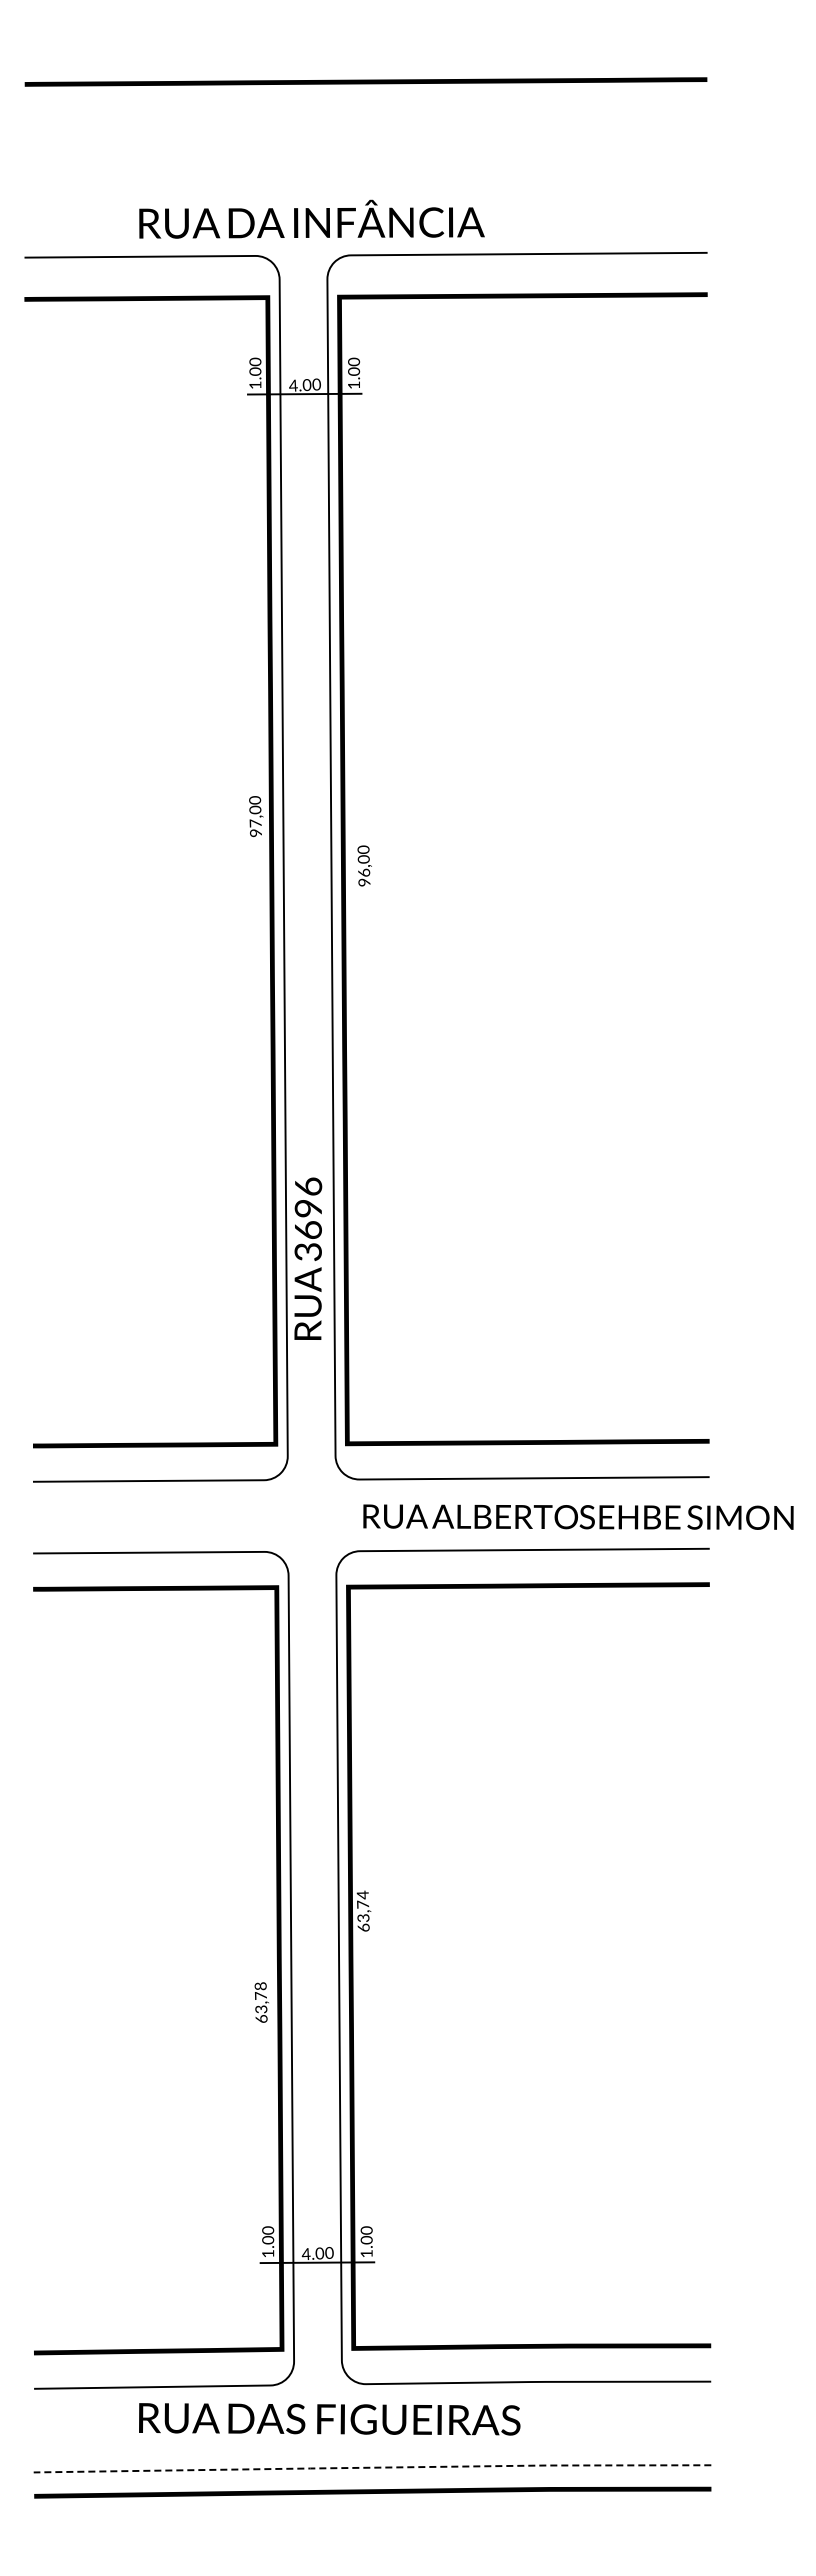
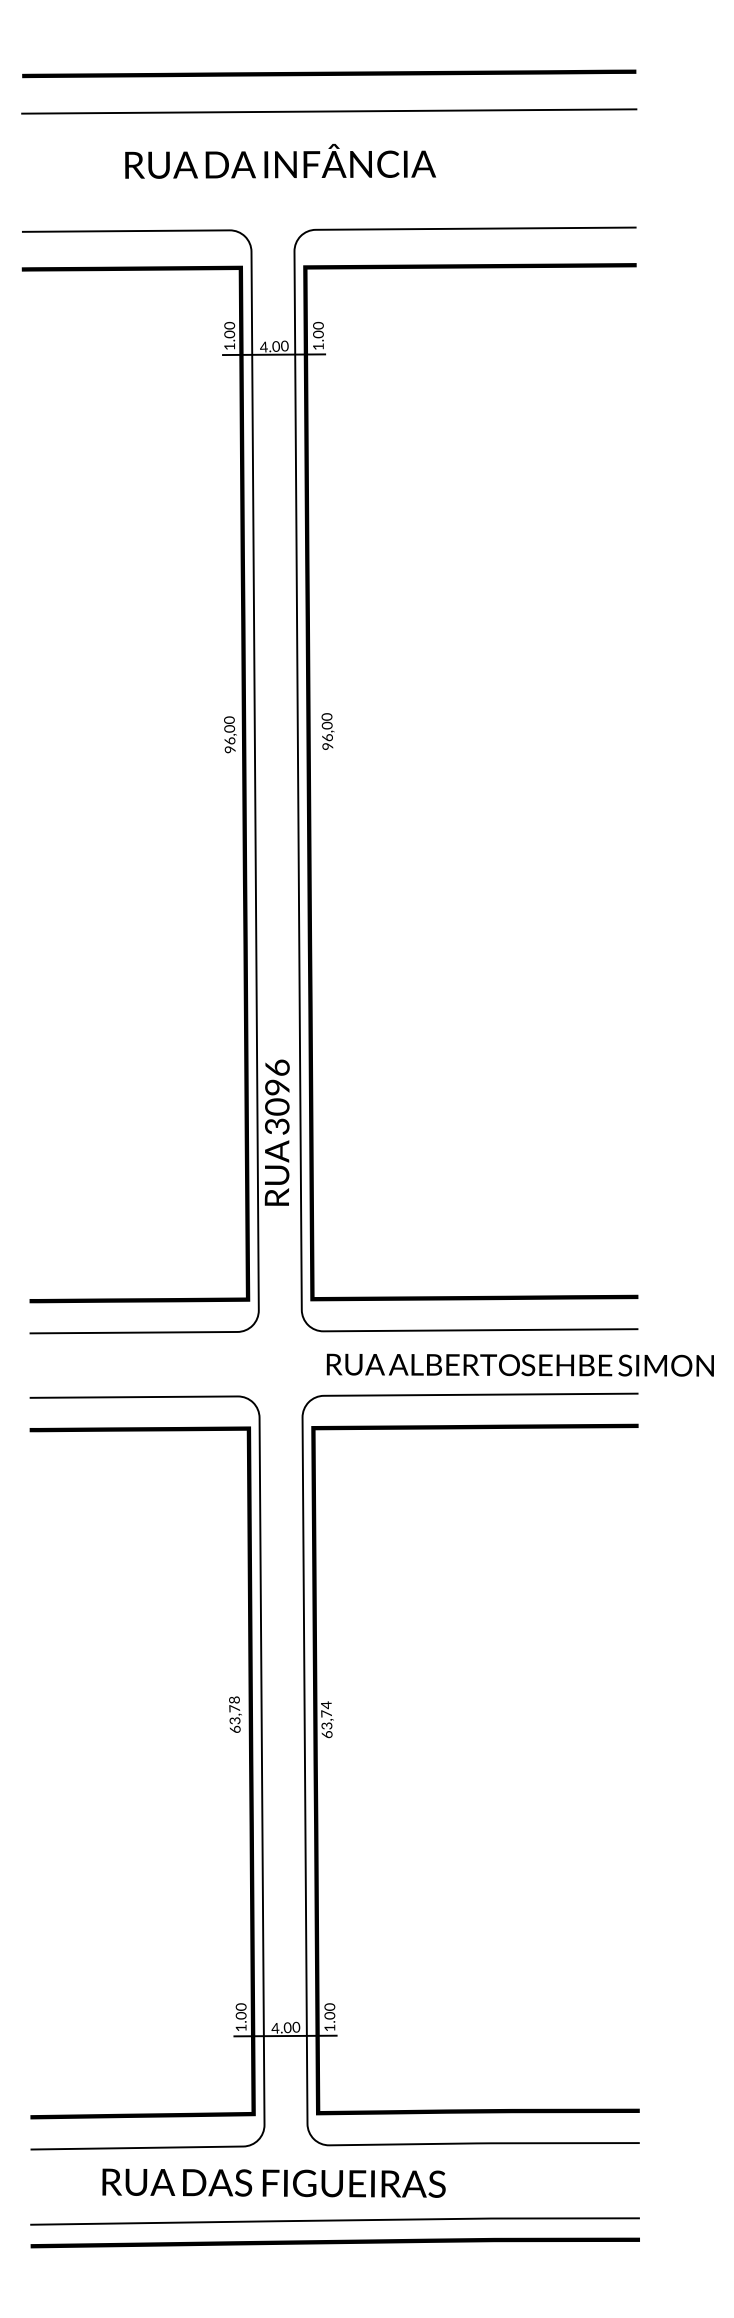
line: (365, 123) -> (328, 111), added
text: (311, 218) -> (280, 160), moved
text: (255, 823) -> (229, 741), 97,00 -> 96,00
text: (364, 865) -> (327, 731), moved
text: (307, 1229) -> (276, 1106), 3696 -> 3096
text: (261, 2002) -> (235, 1714), moved
text: (329, 2419) -> (273, 2183), moved
line: (372, 2467) -> (335, 2220), dashed -> solid

